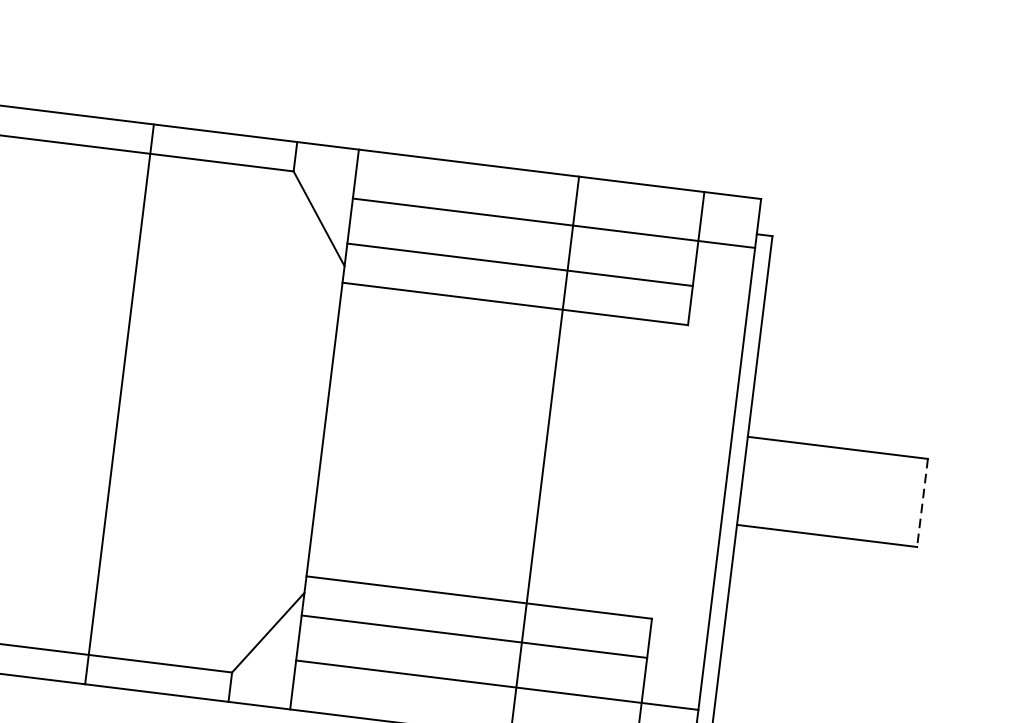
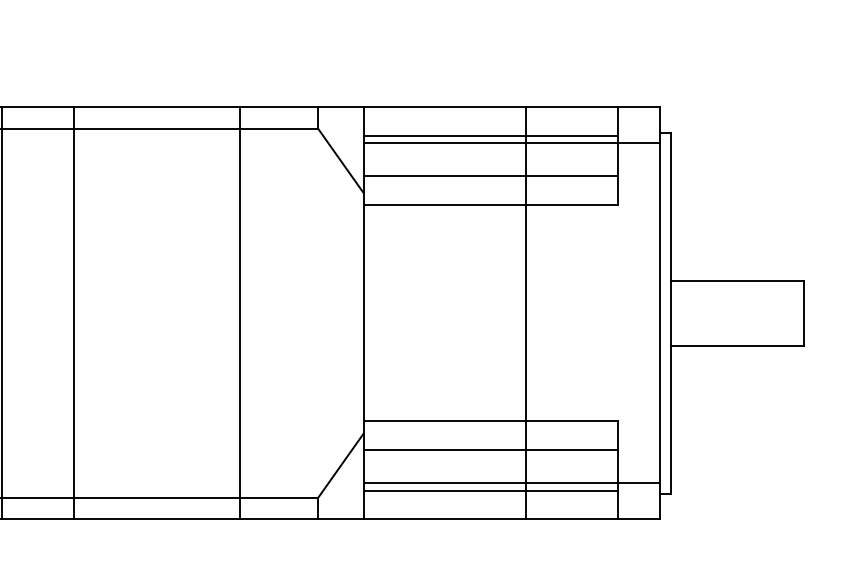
line: (526, 209) -> (490, 135), added
line: (119, 404) -> (239, 313), moved
line: (923, 503) -> (804, 313), dashed -> solid
line: (467, 691) -> (490, 490), added

